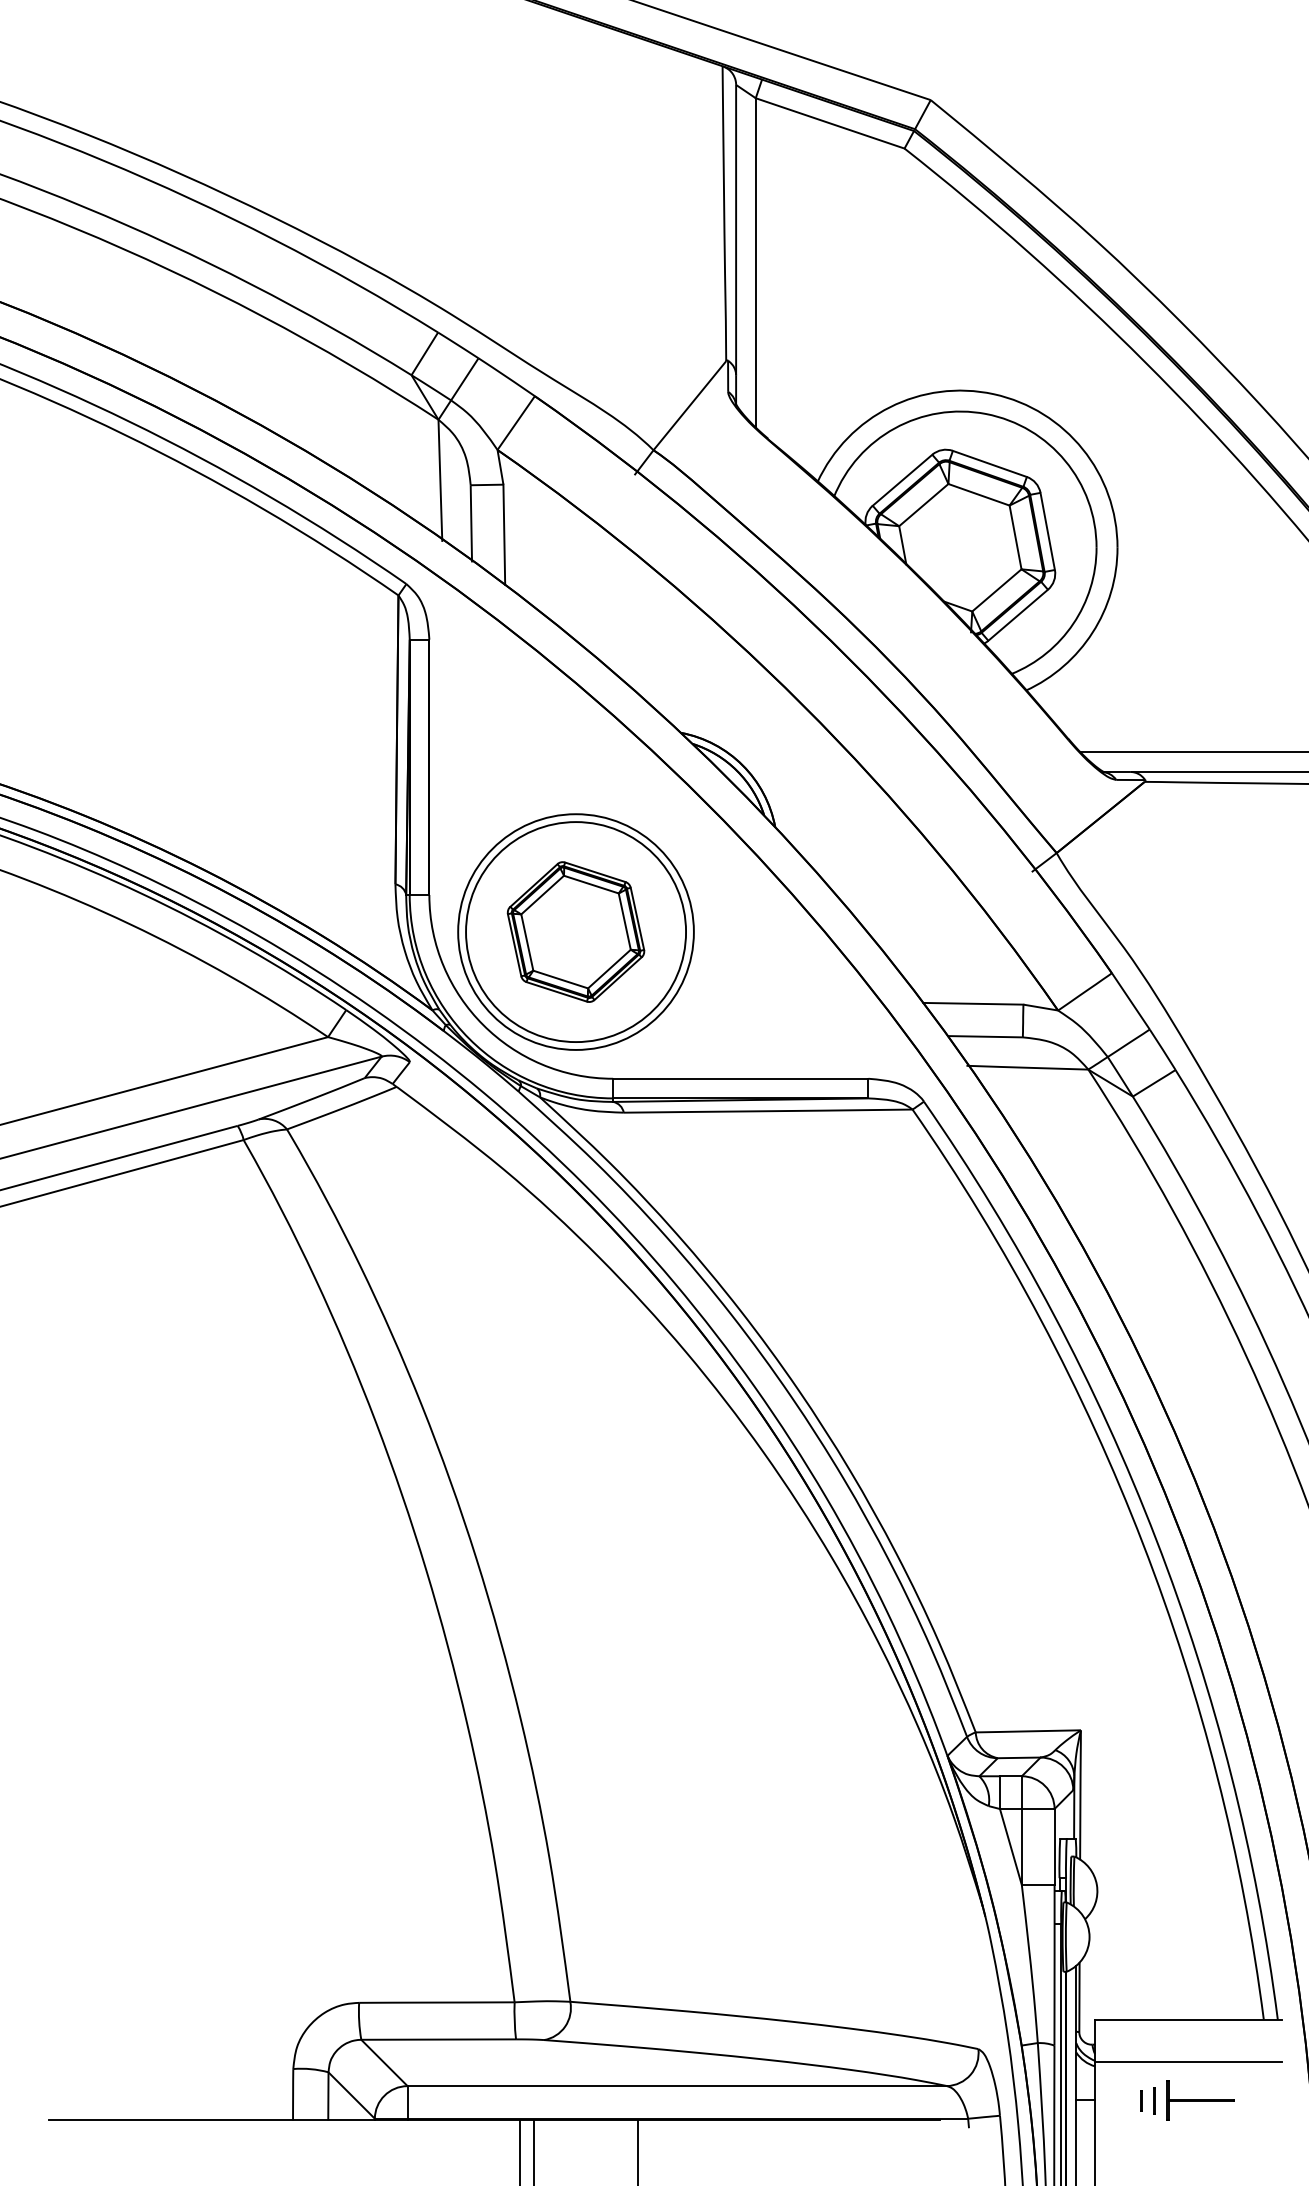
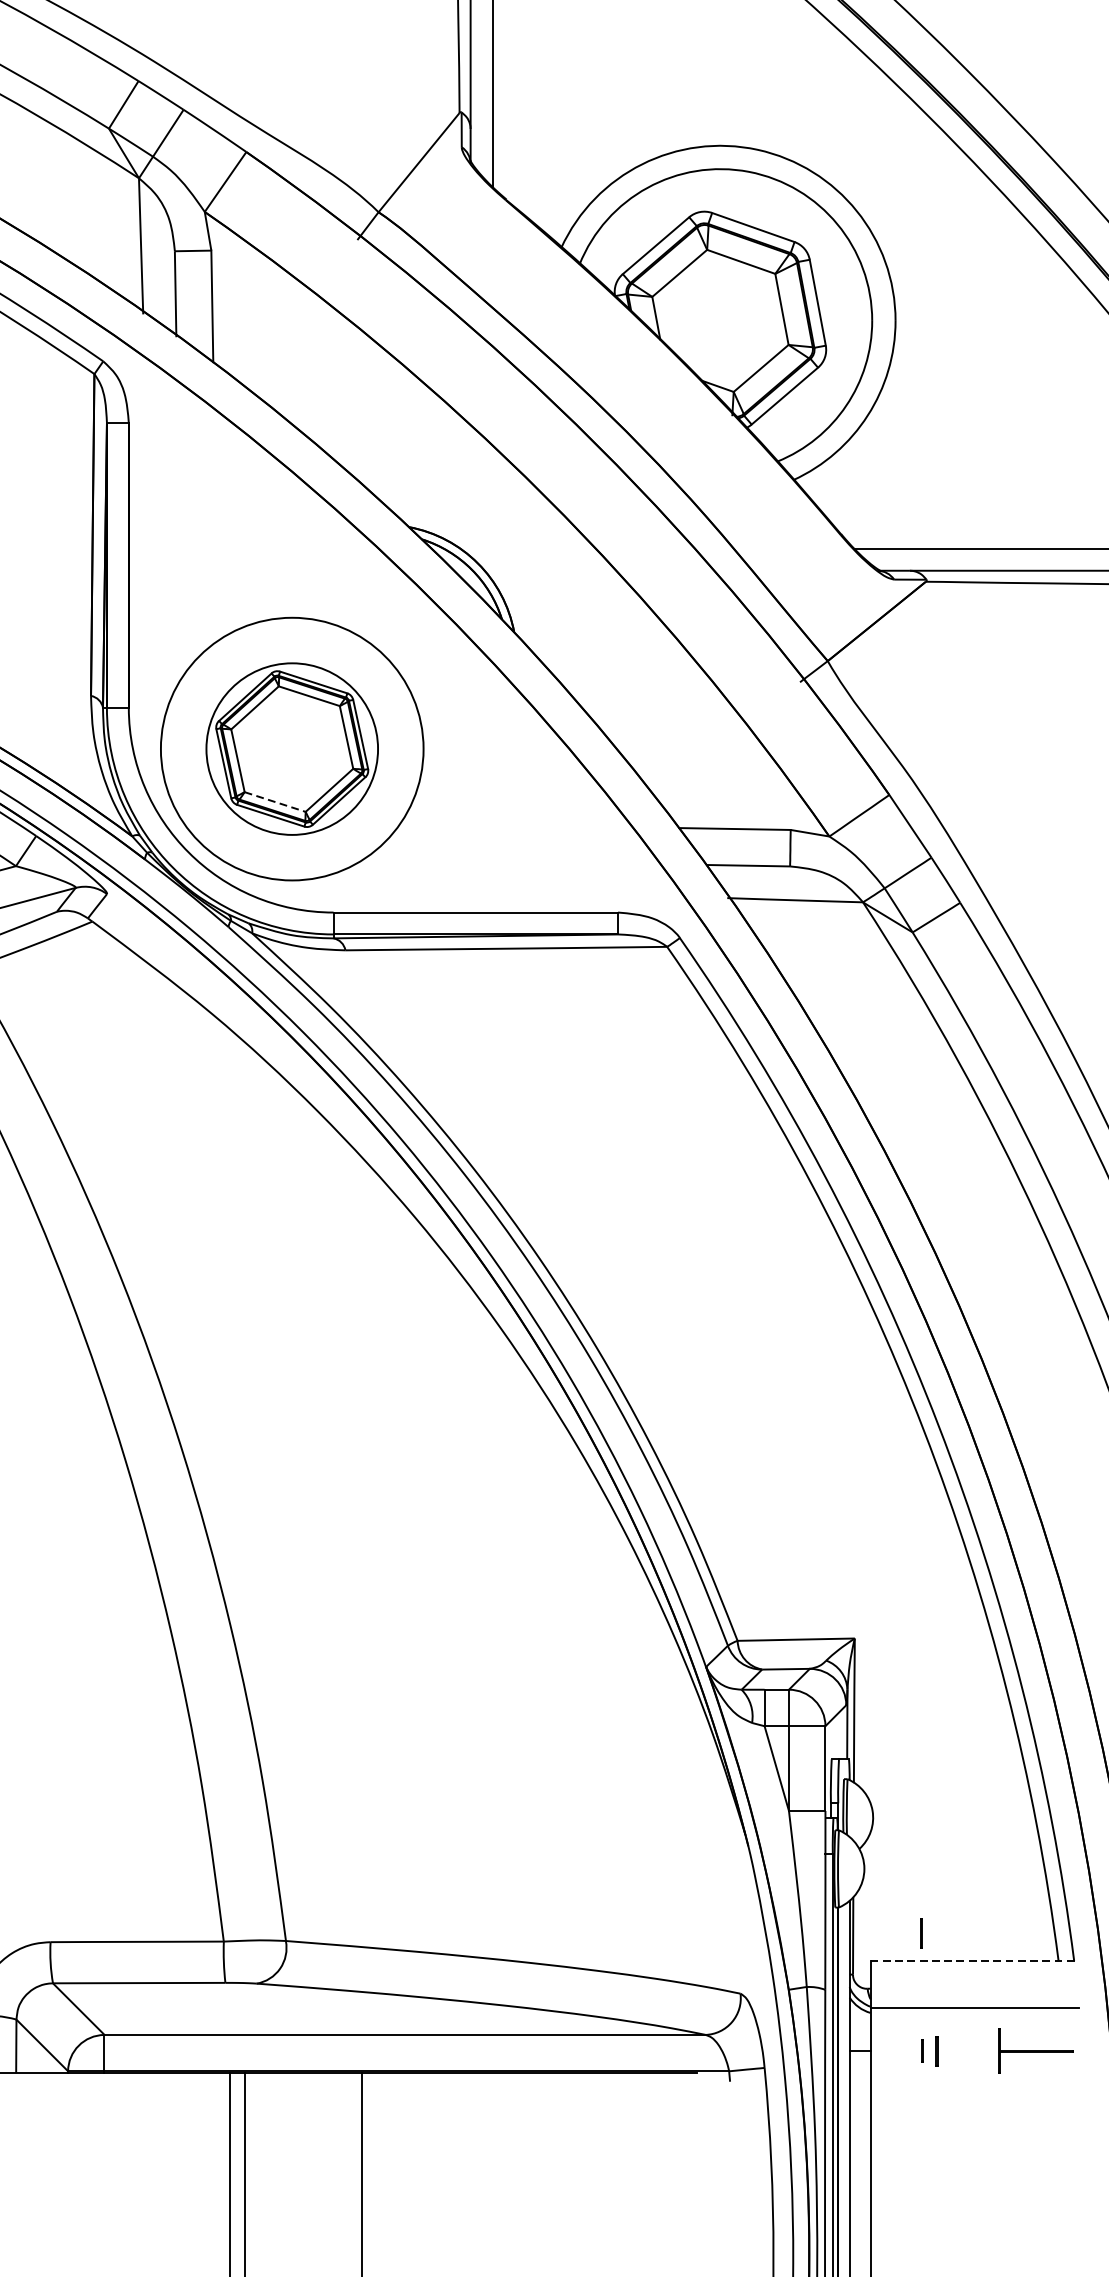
circle: (576, 932) -> (292, 749), size x0.7
line: (560, 979) -> (274, 801), solid -> dashed
line: (1140, 1994) -> (921, 1932), added
line: (1189, 2019) -> (975, 1960), solid -> dashed
part: (1200, 2100) -> (1035, 2050), moved

